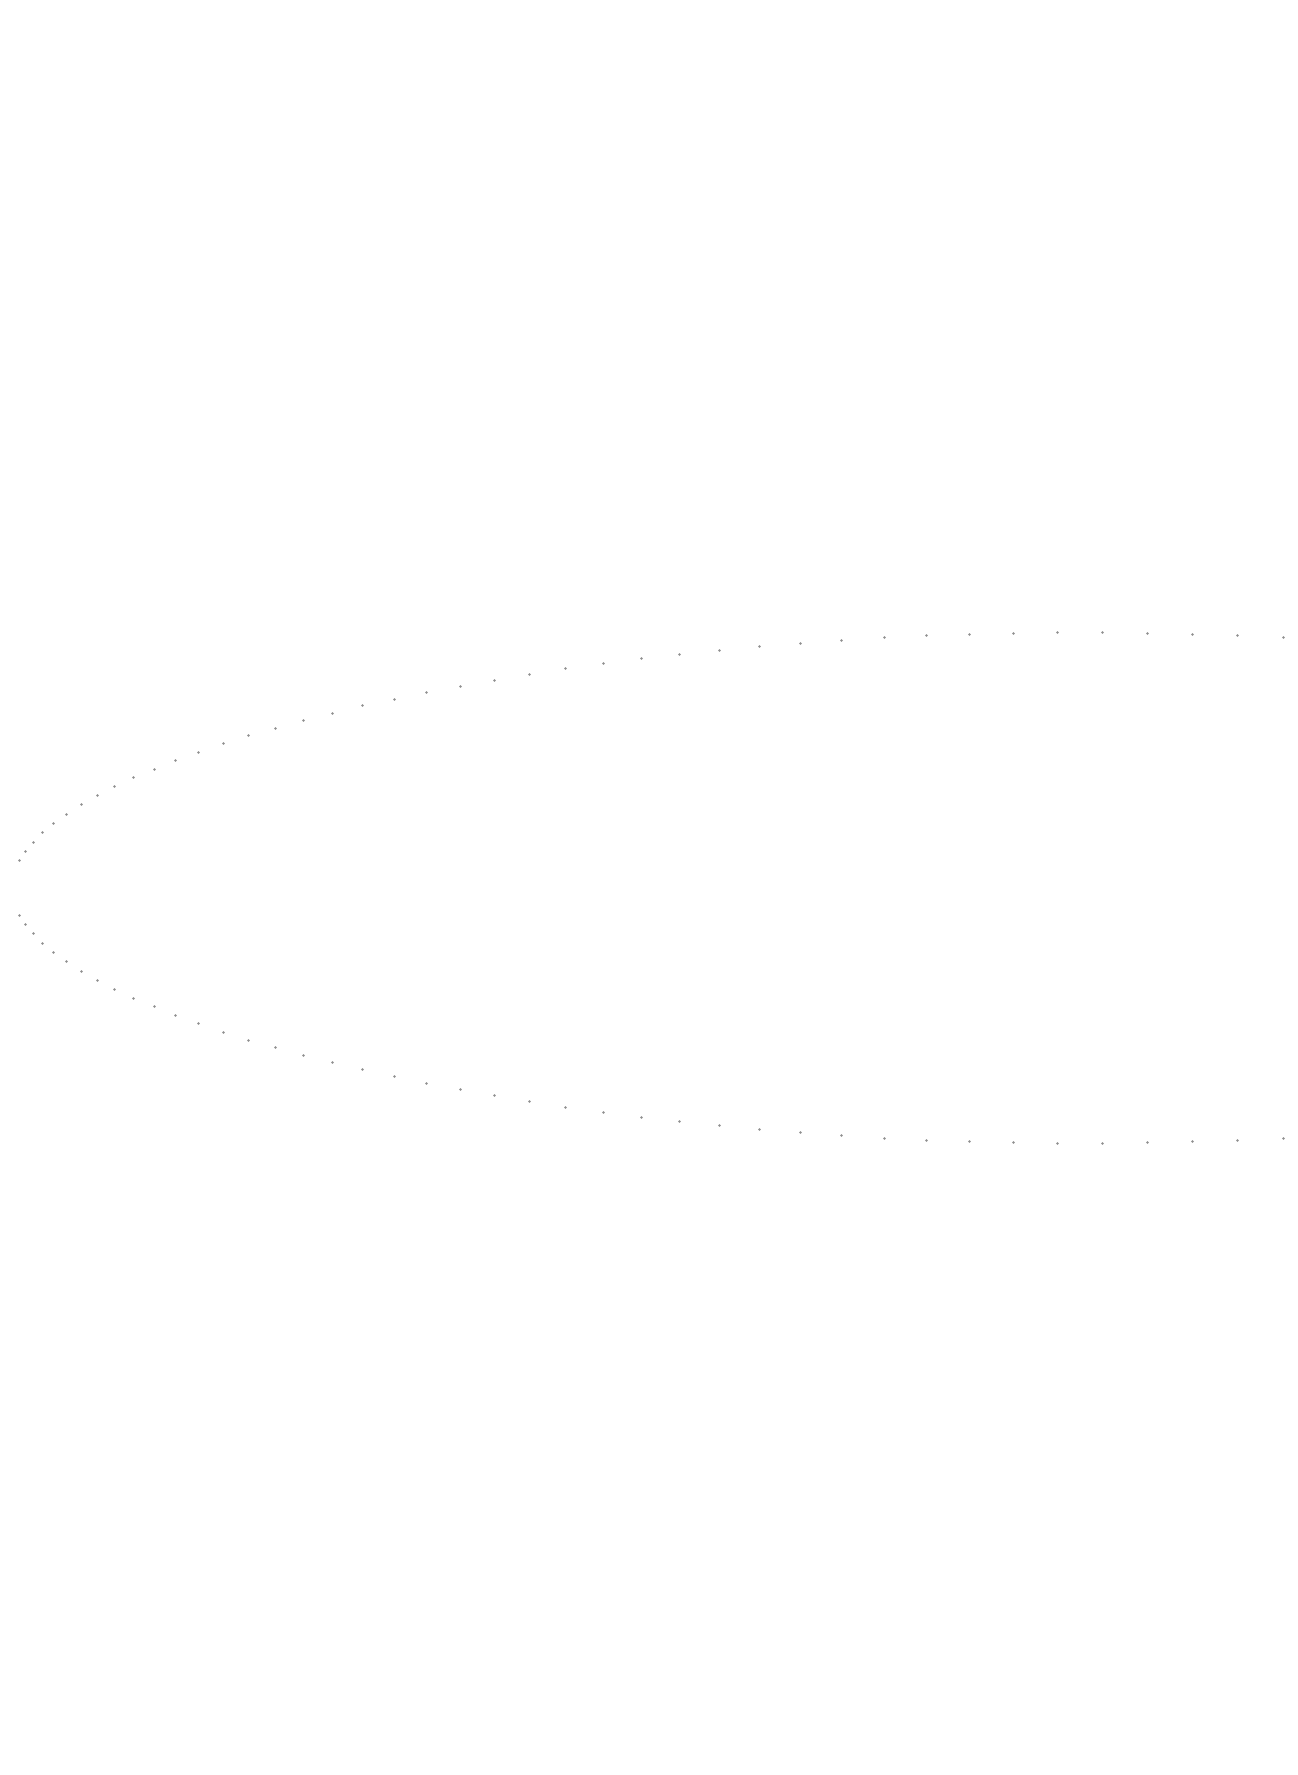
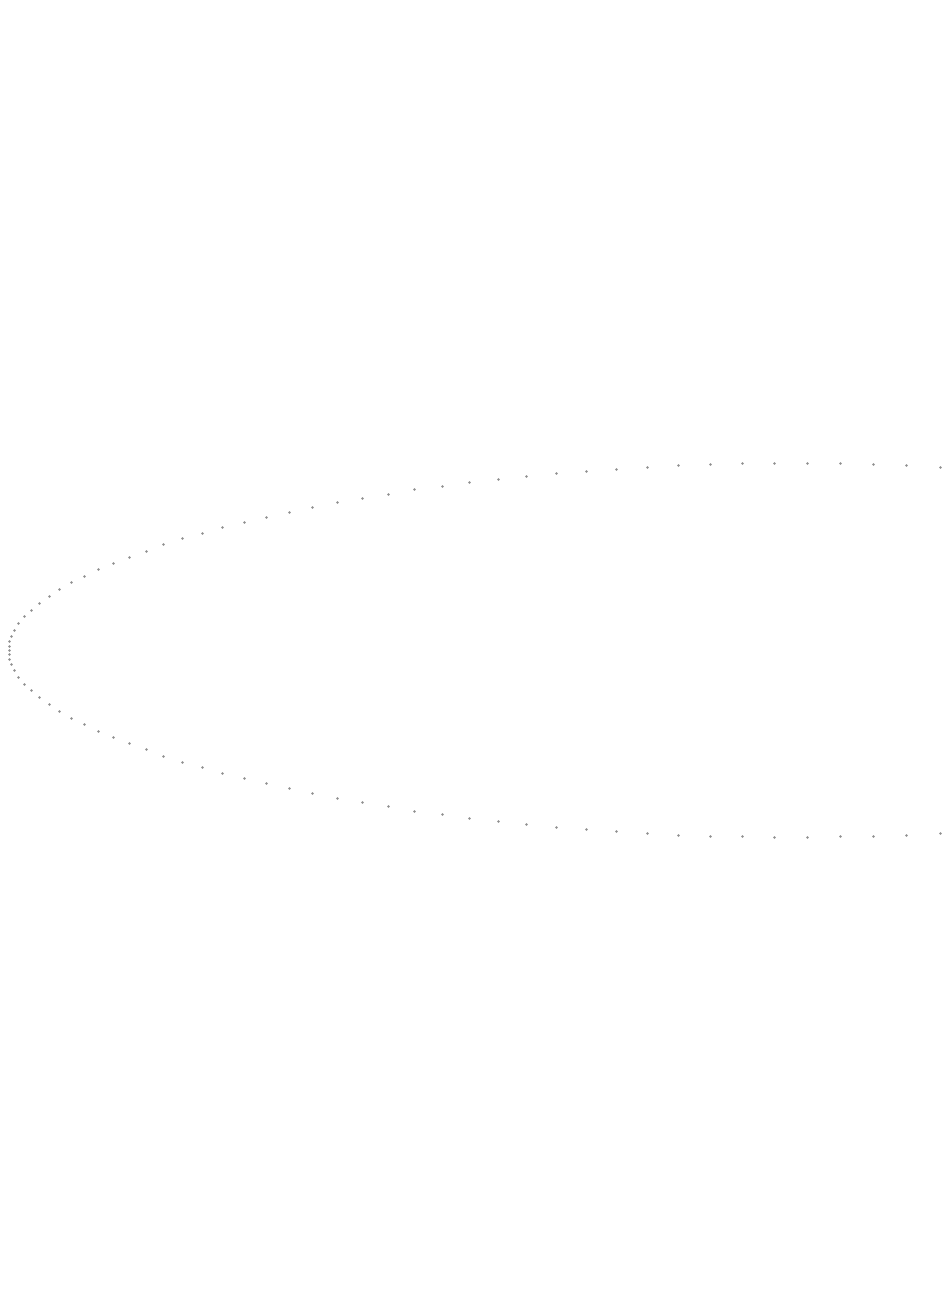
part: (13, 887) -> (10, 650), added

